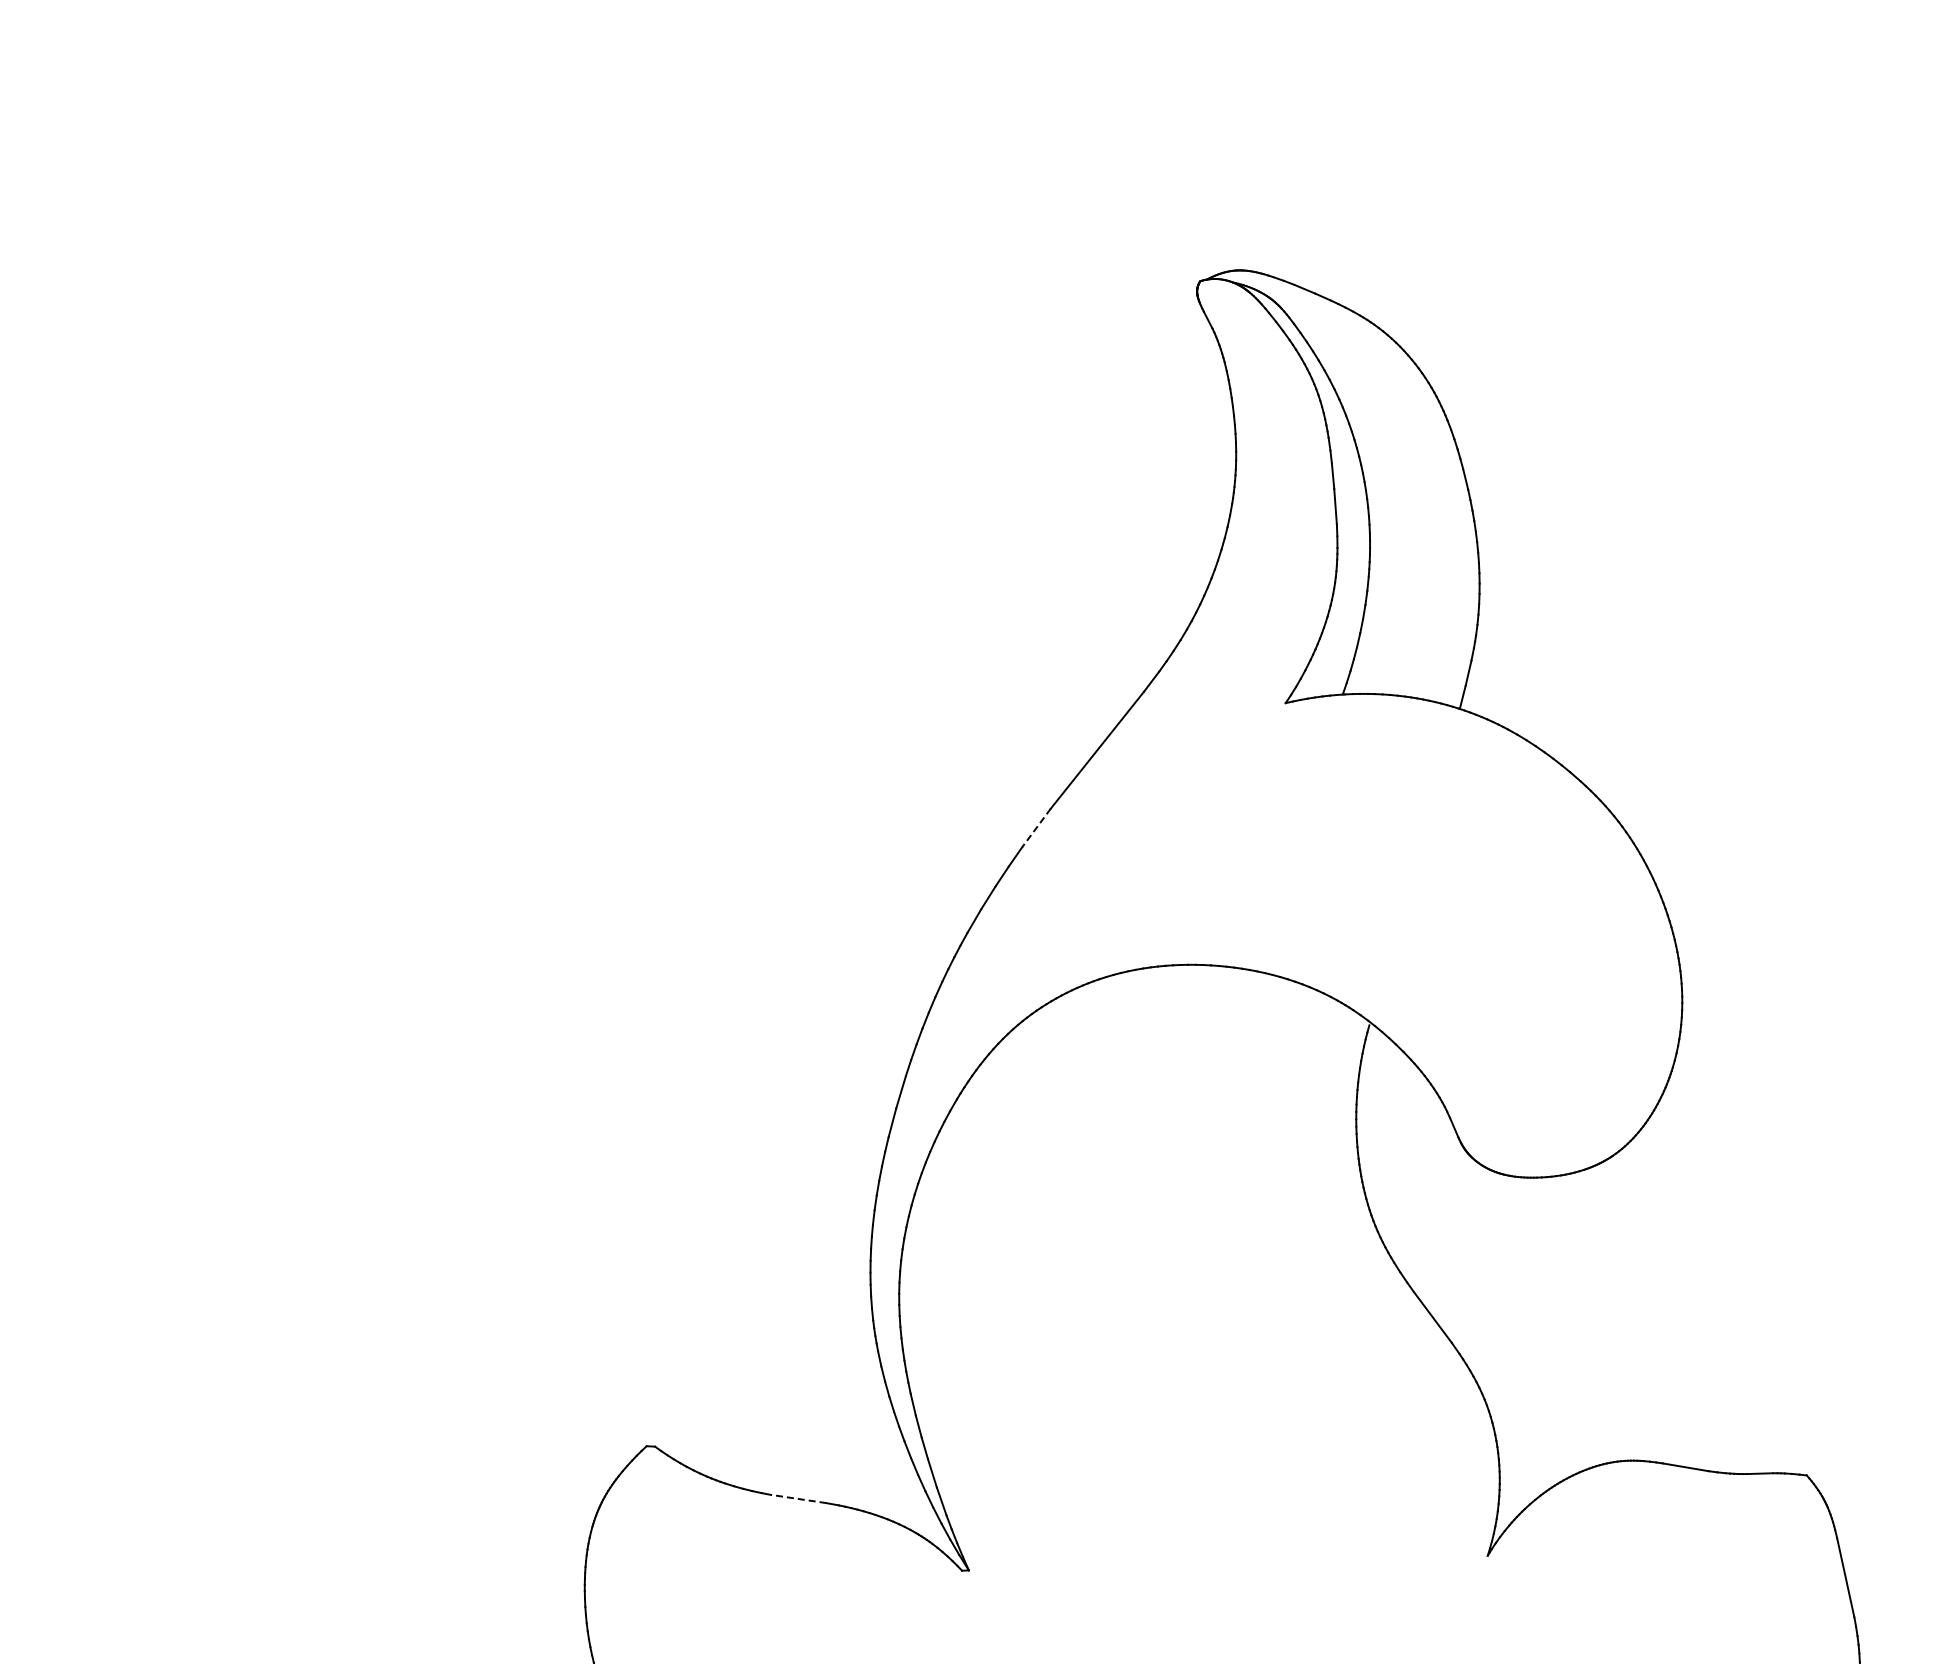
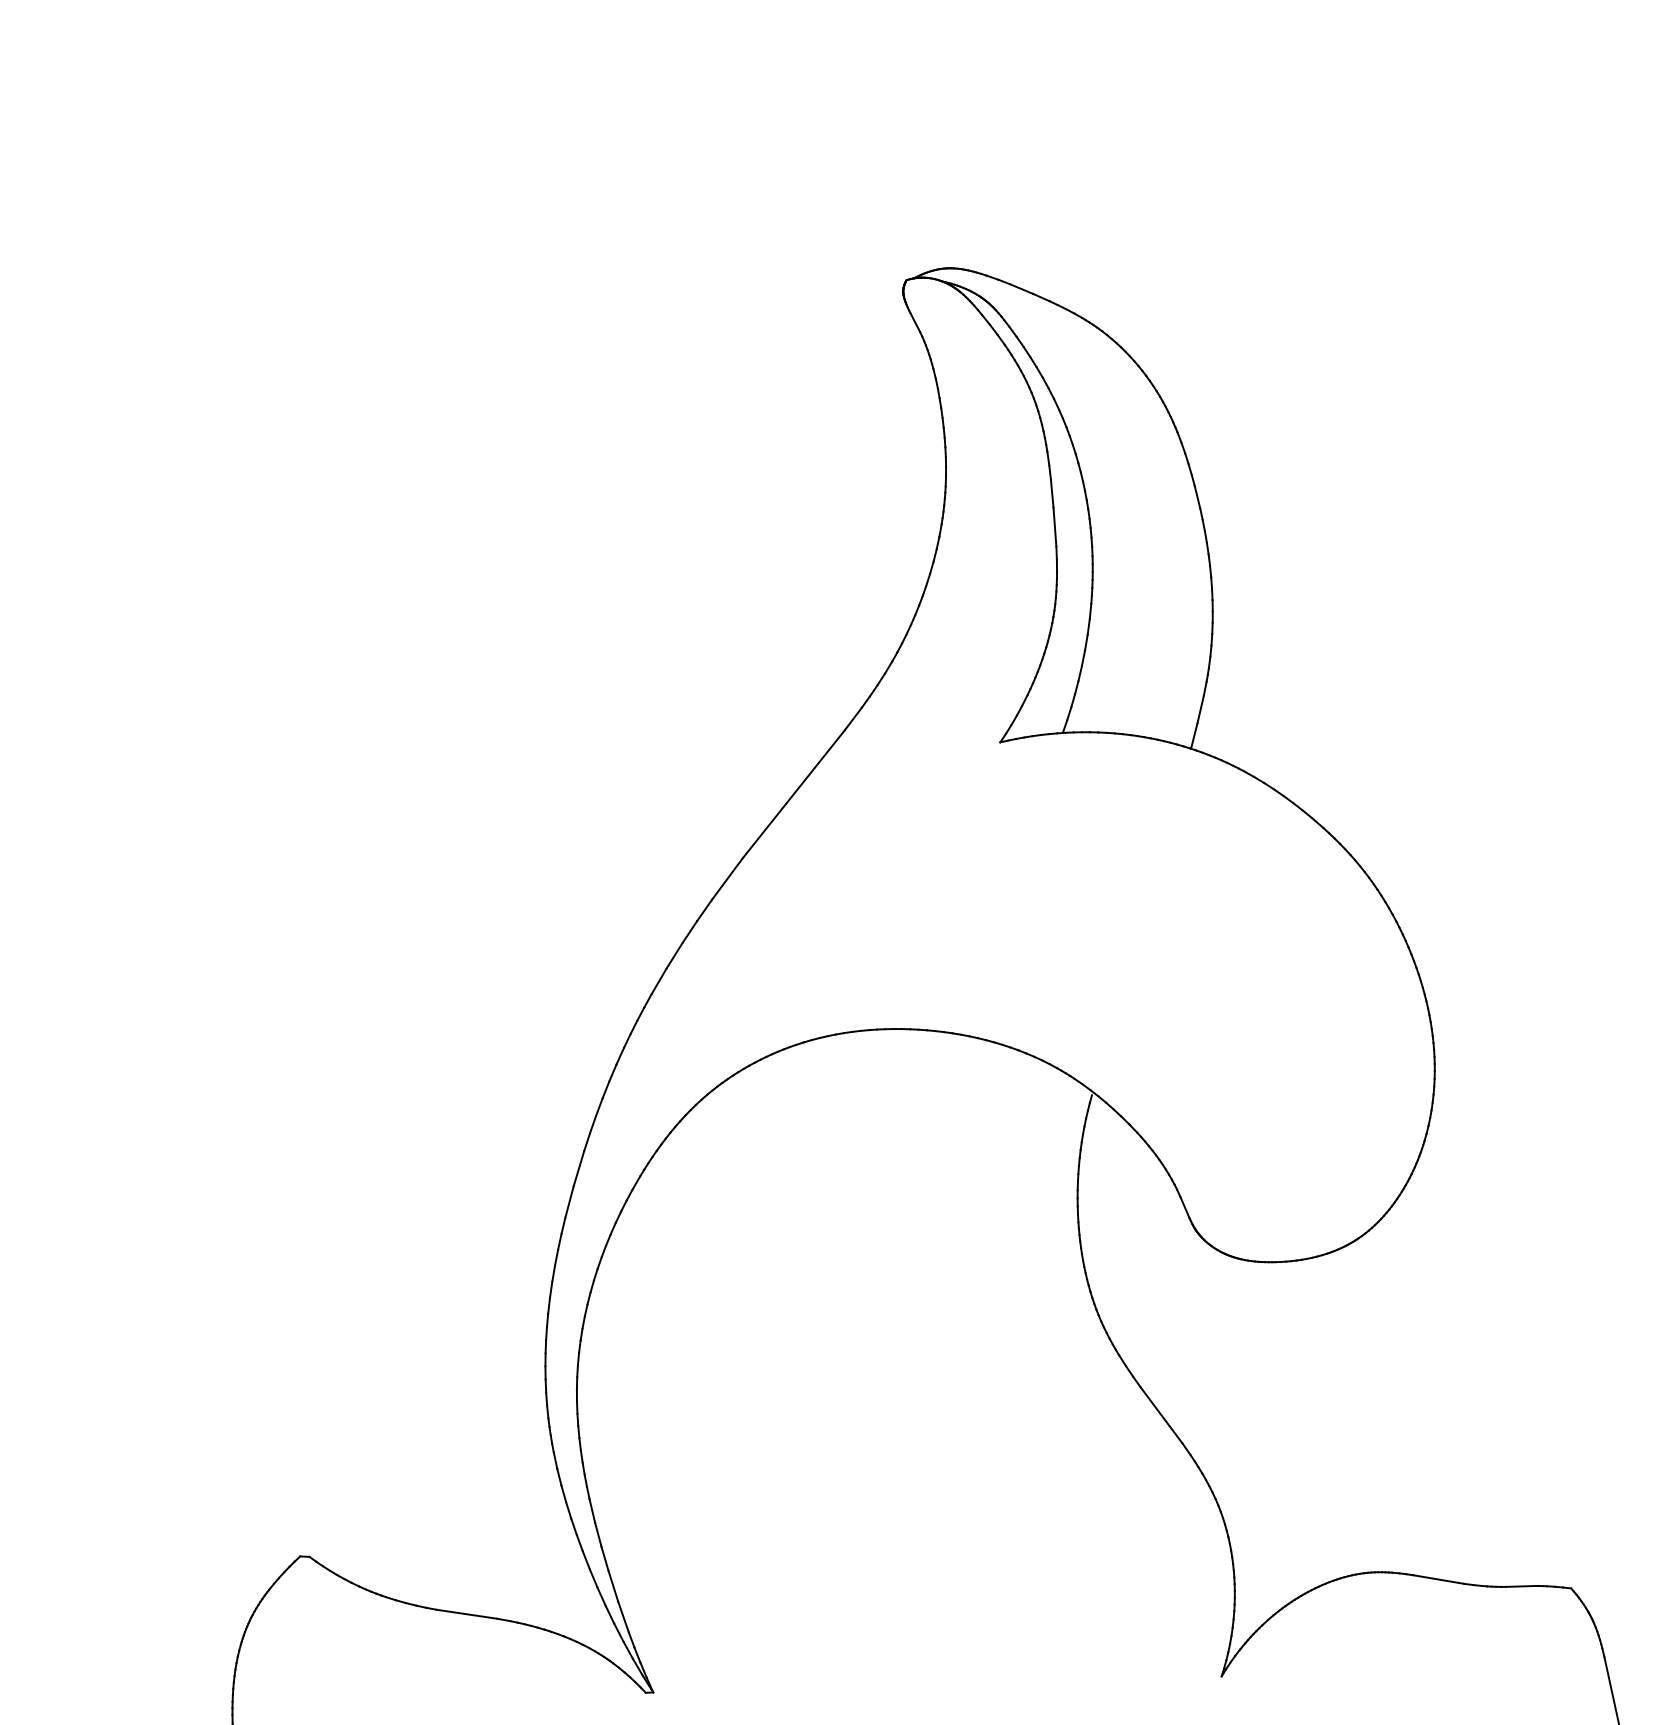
line: (1036, 827) -> (727, 878), dashed -> solid
line: (798, 1498) -> (466, 1613), dashed -> solid

